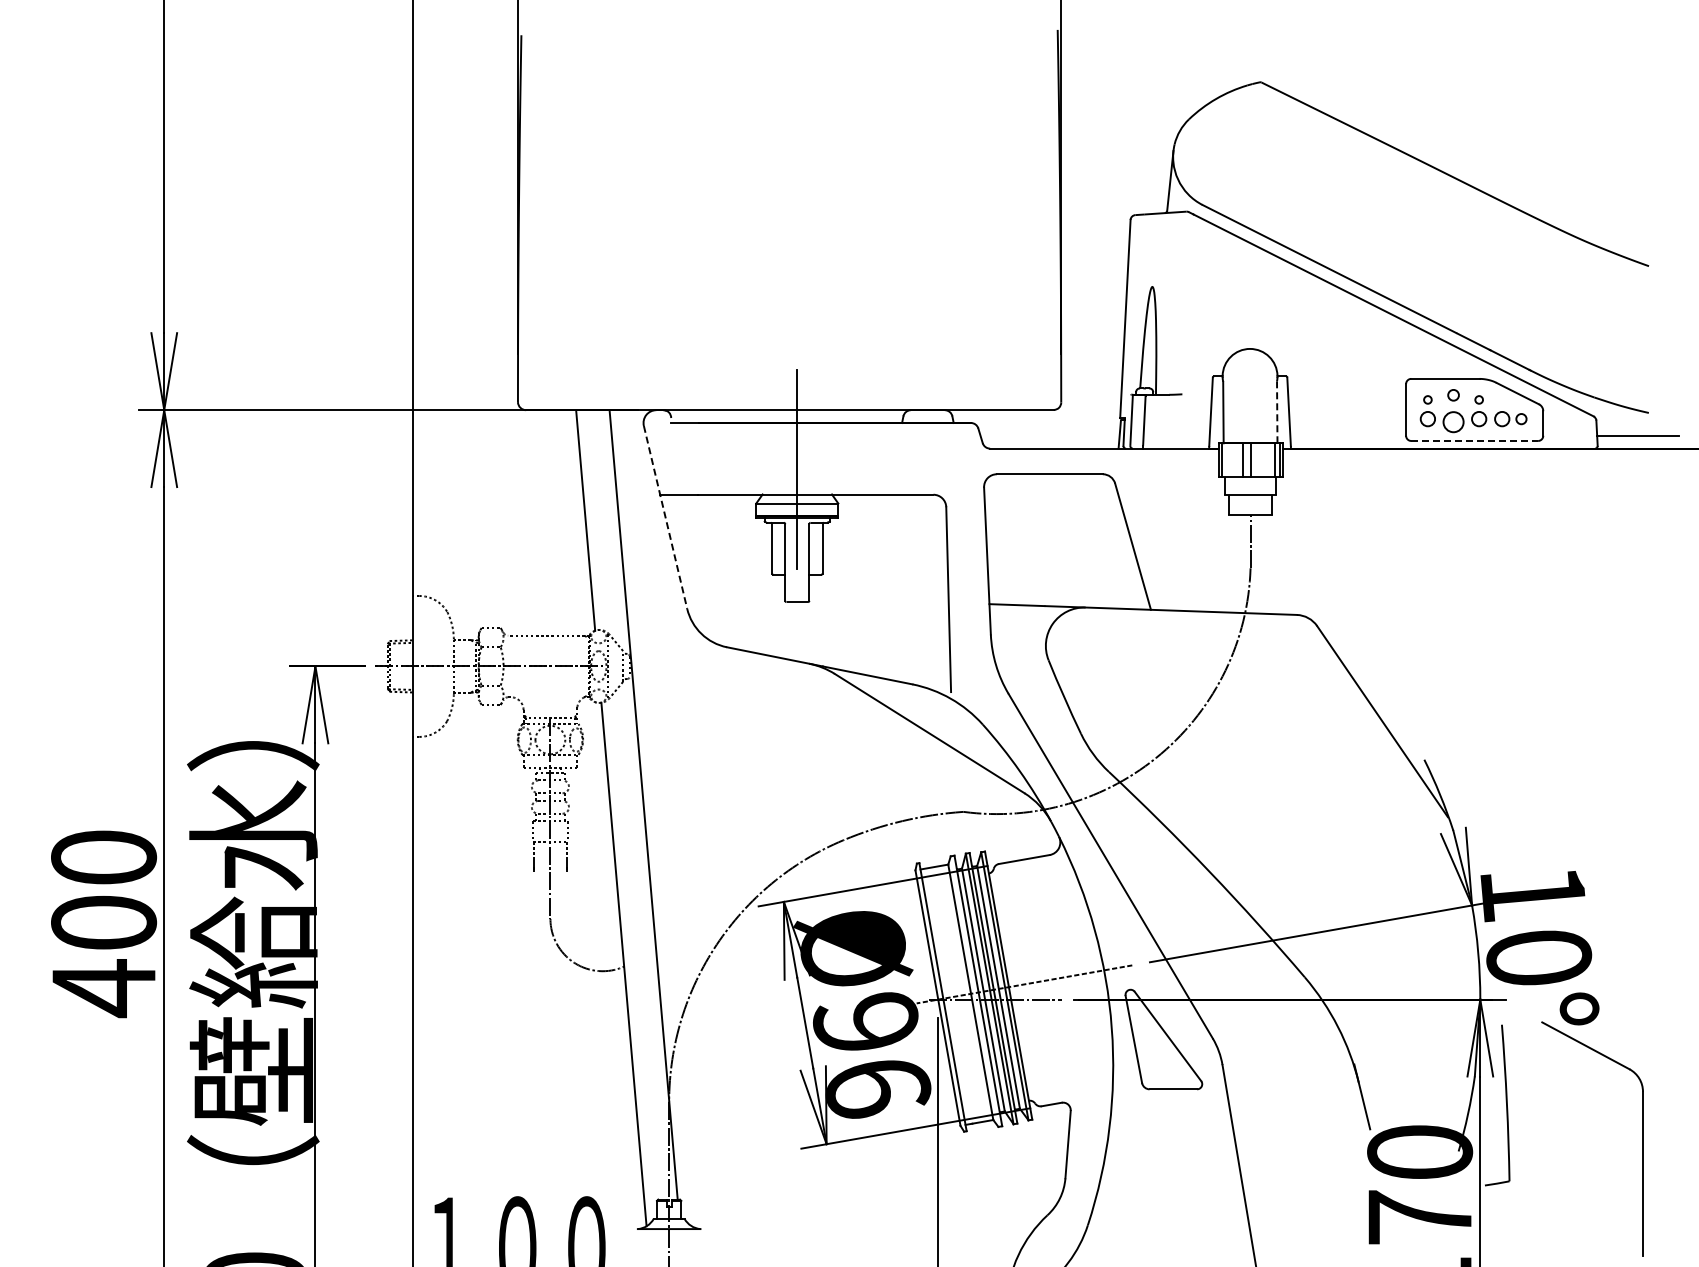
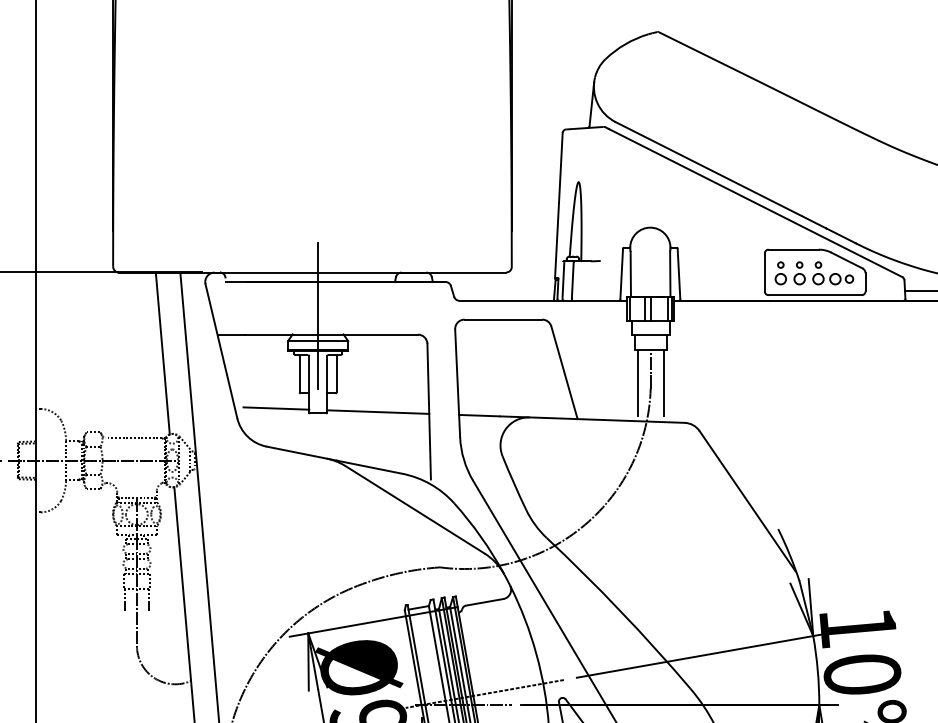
part: (1453, 411) -> (799, 273), size x0.71
line: (1277, 412) -> (670, 274), dashed -> solid
line: (1475, 440) -> (815, 294), dashed -> solid
line: (665, 517) -> (221, 351), dashed -> solid
line: (1232, 560) -> (637, 382), added
line: (1268, 560) -> (663, 382), added
line: (740, 594) -> (276, 407), added
line: (878, 599) -> (377, 411), added

